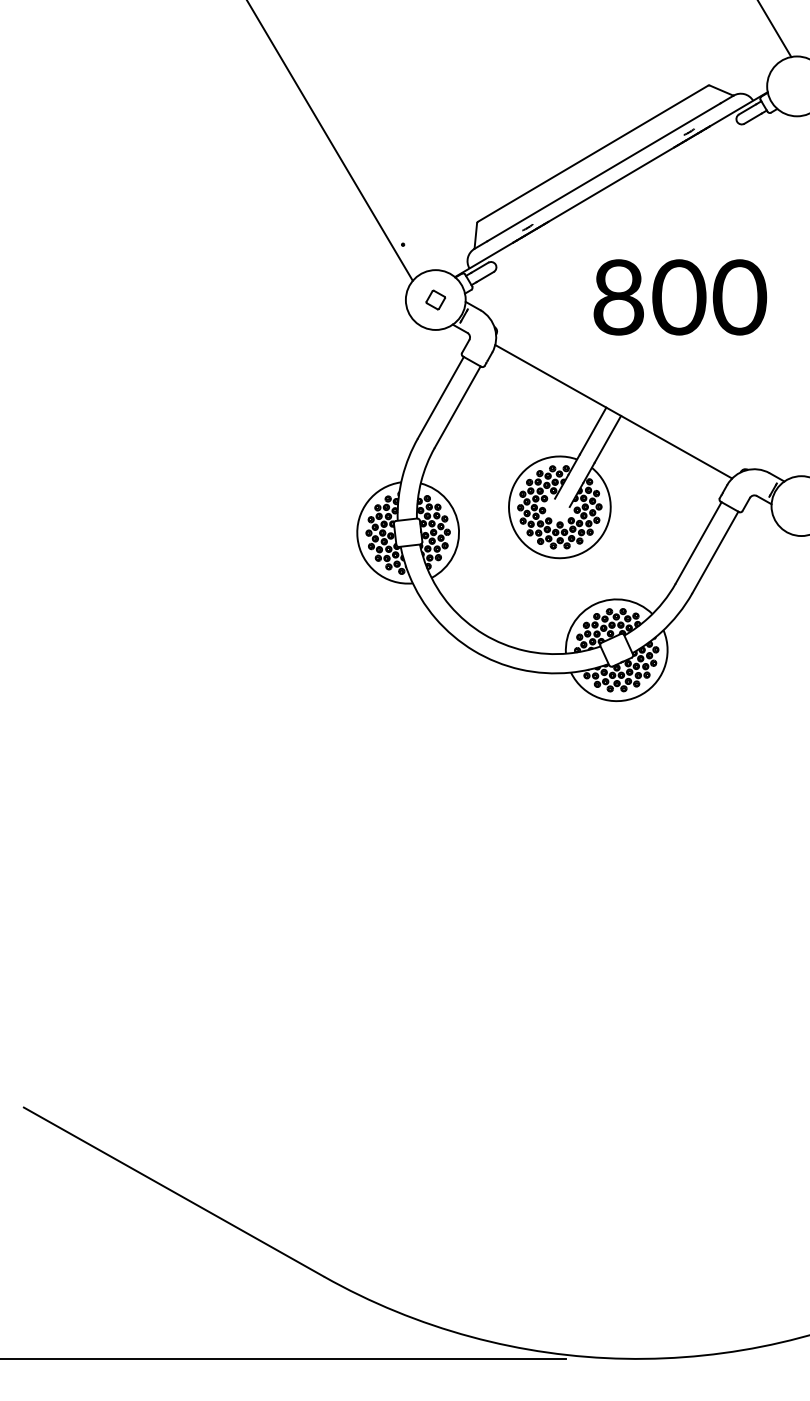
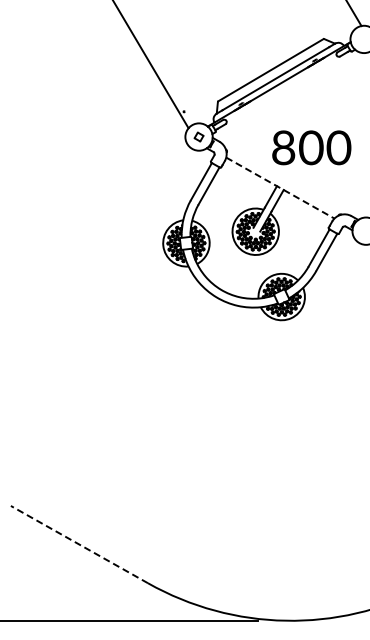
text: (679, 296) -> (311, 147), moved
line: (614, 412) -> (280, 188), solid -> dashed
line: (174, 1191) -> (79, 544), solid -> dashed

